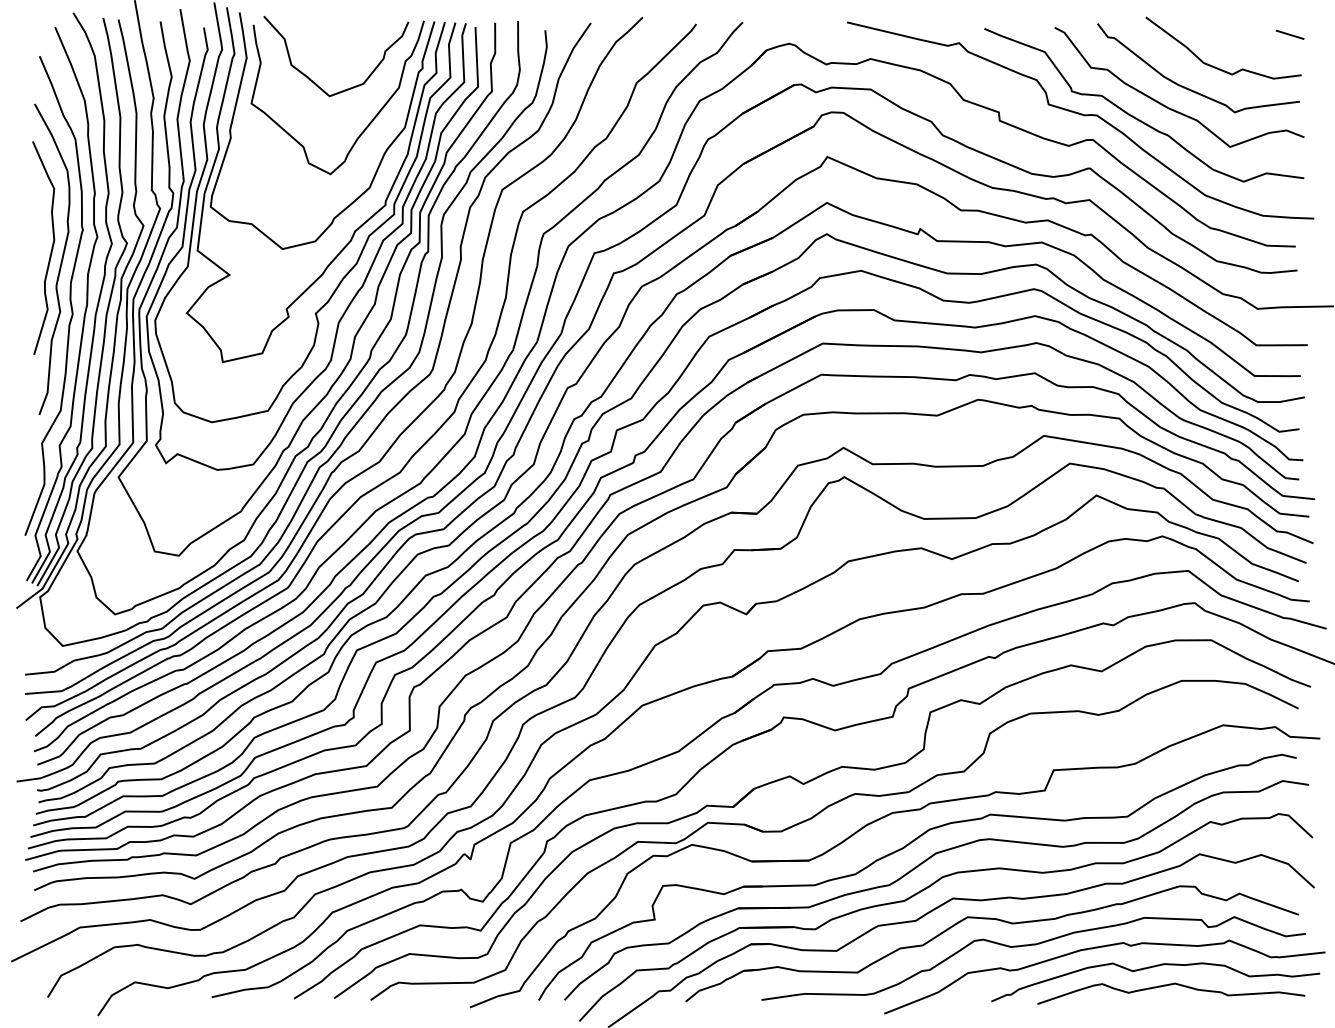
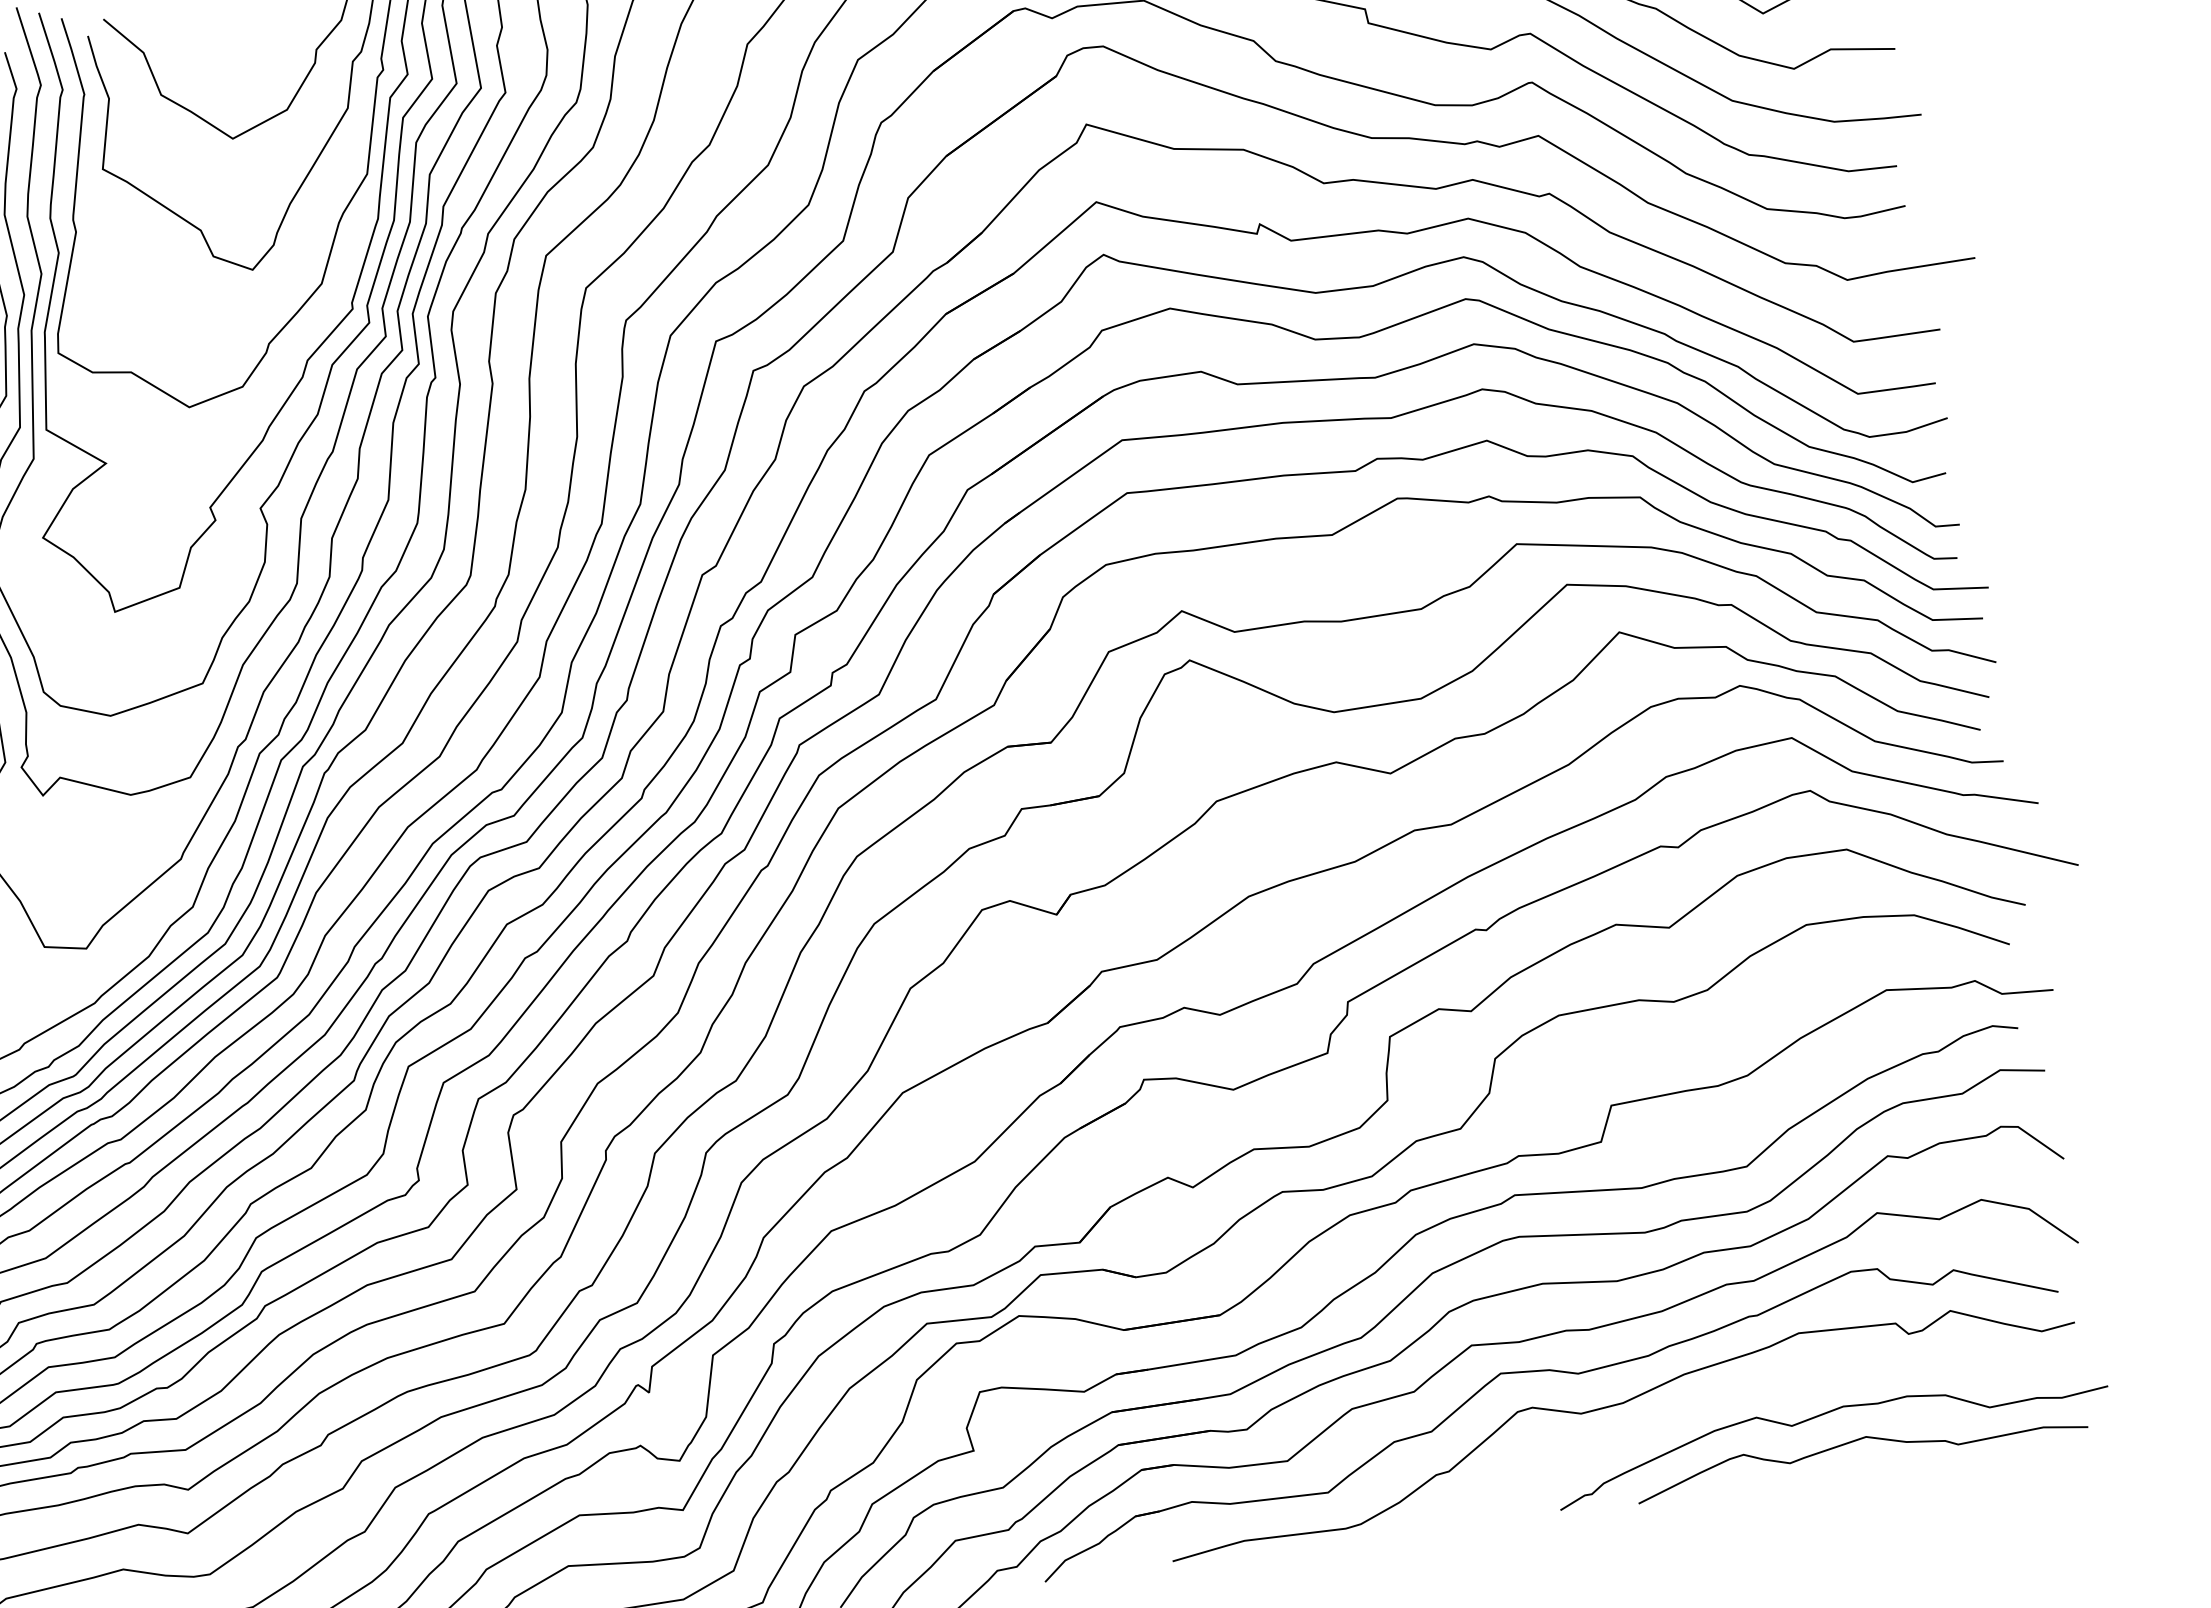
curve: (1098, 948) -> (1728, 1395), removed

